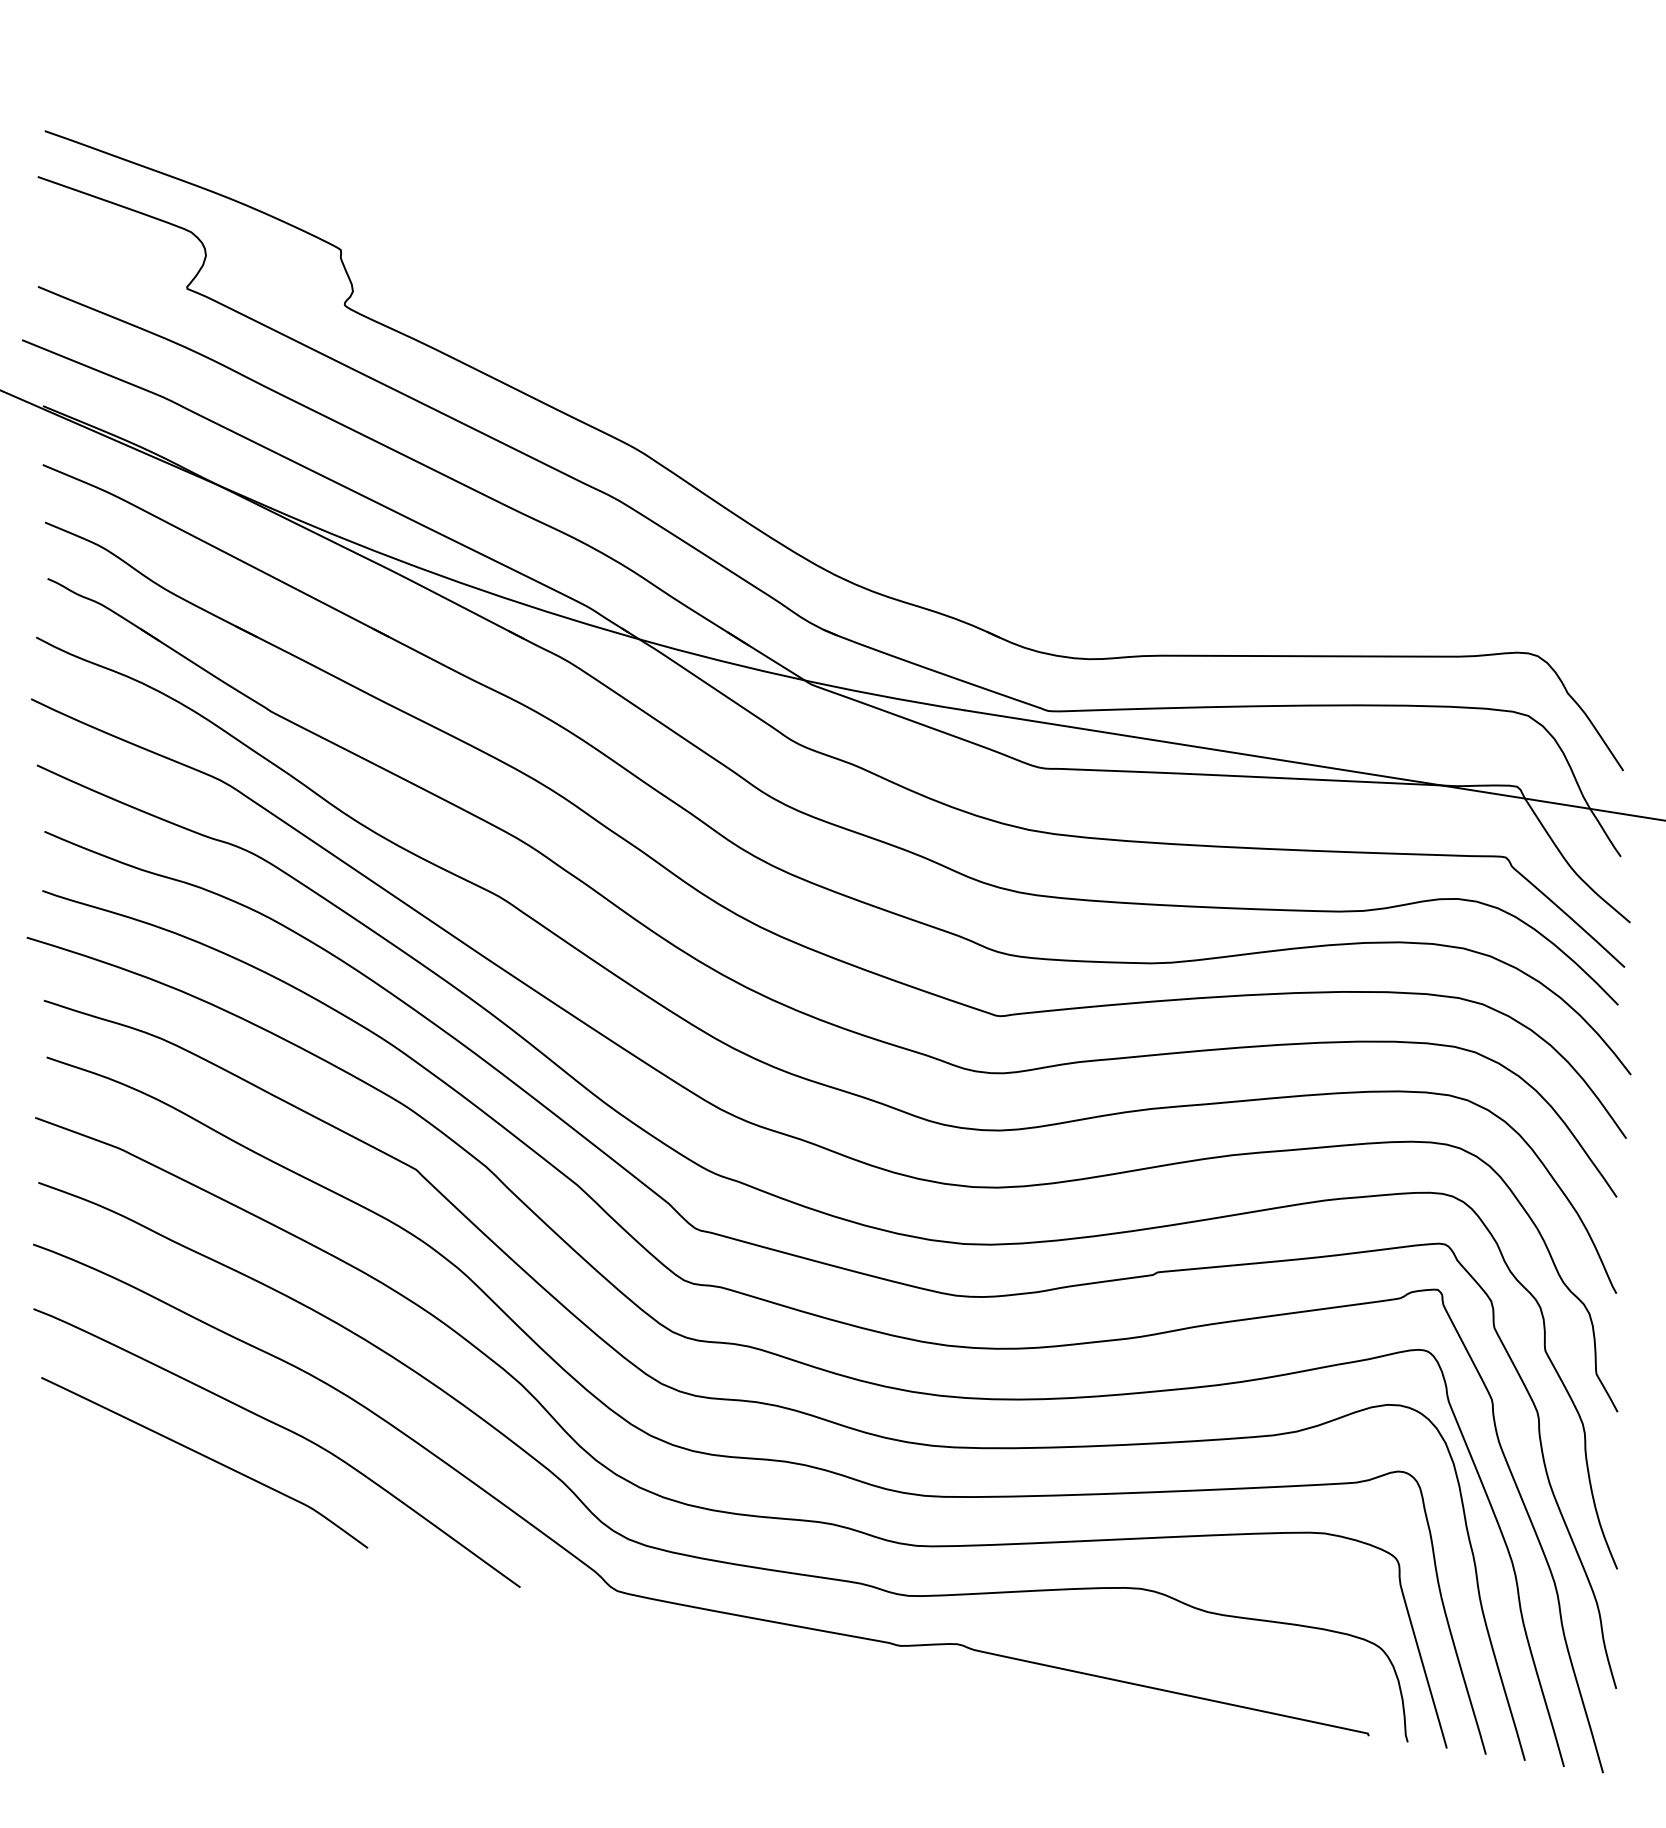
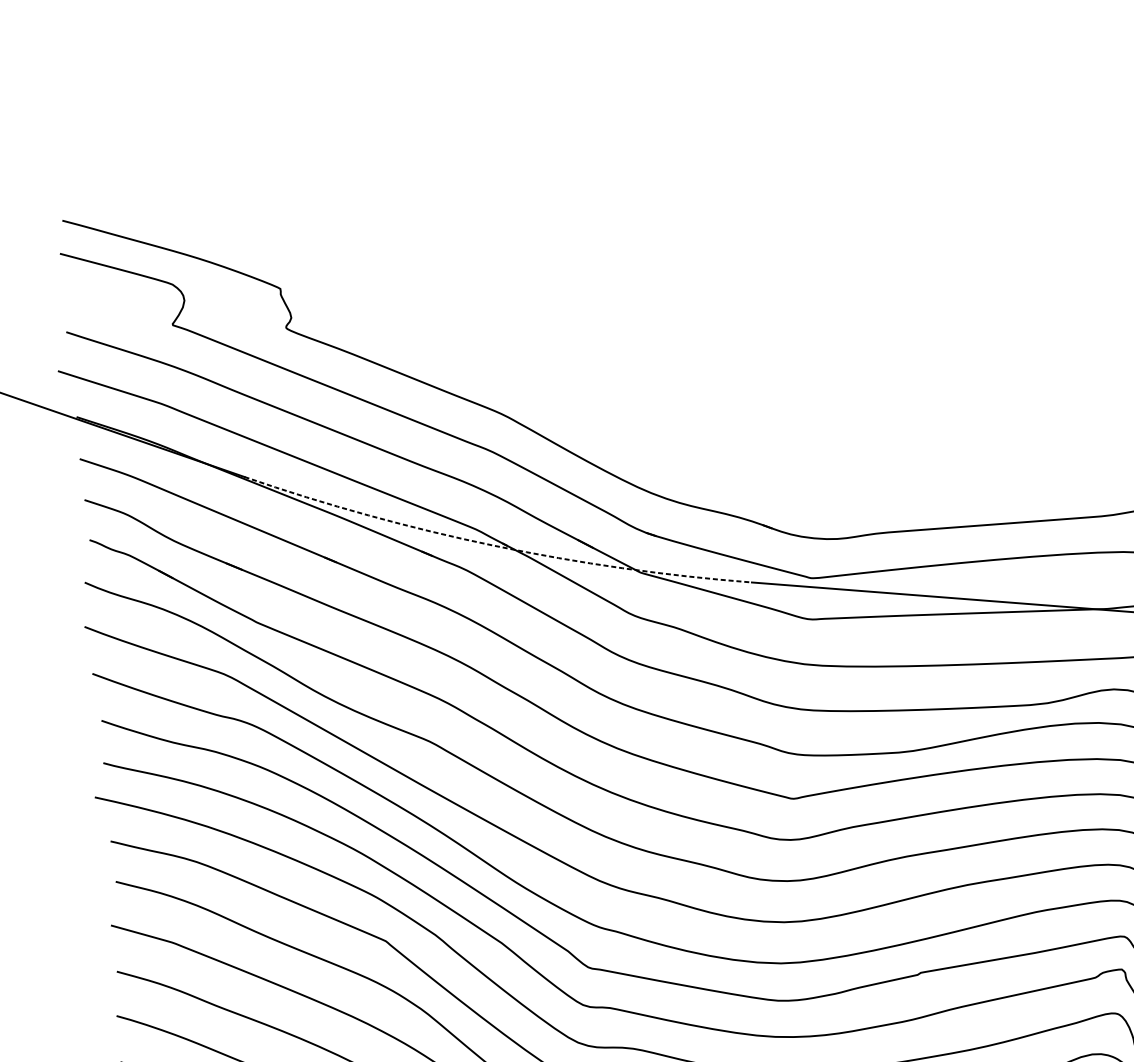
arc: (611, 631) -> (495, 546), solid -> dashed

